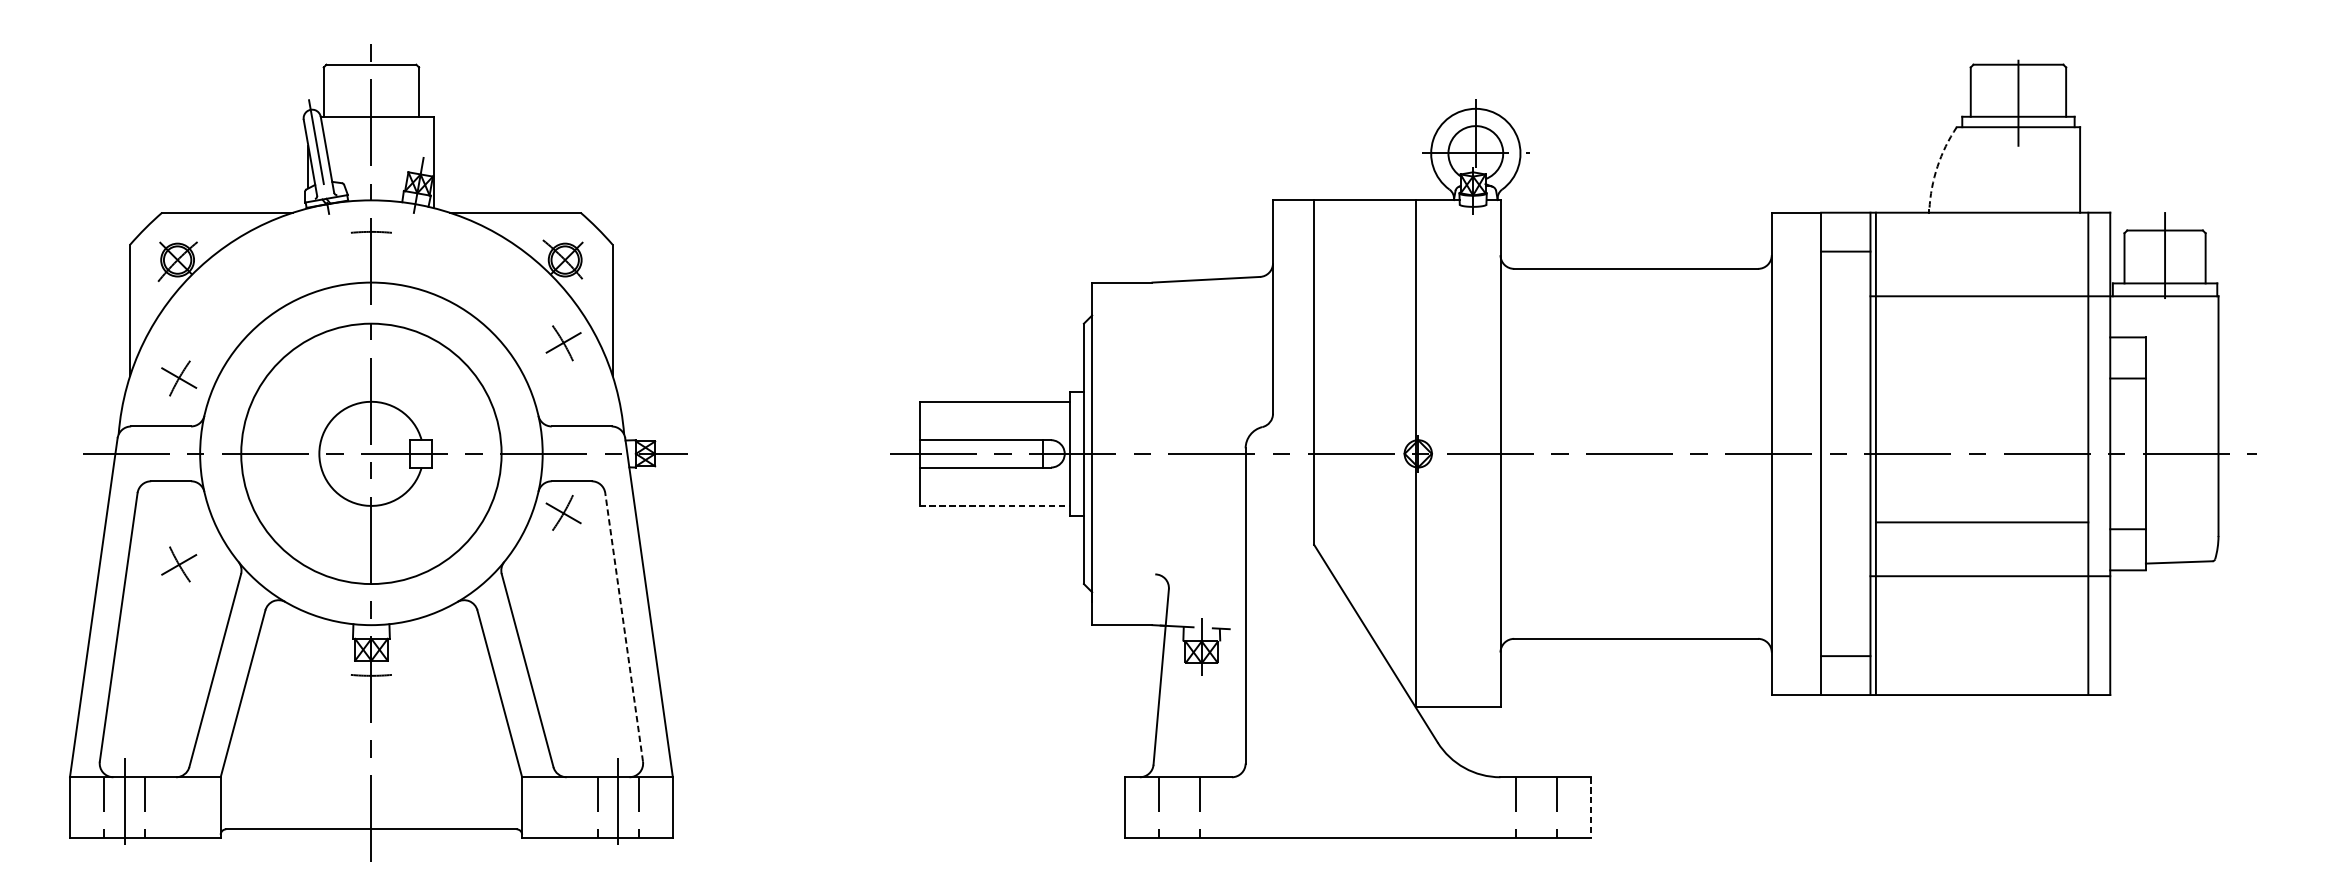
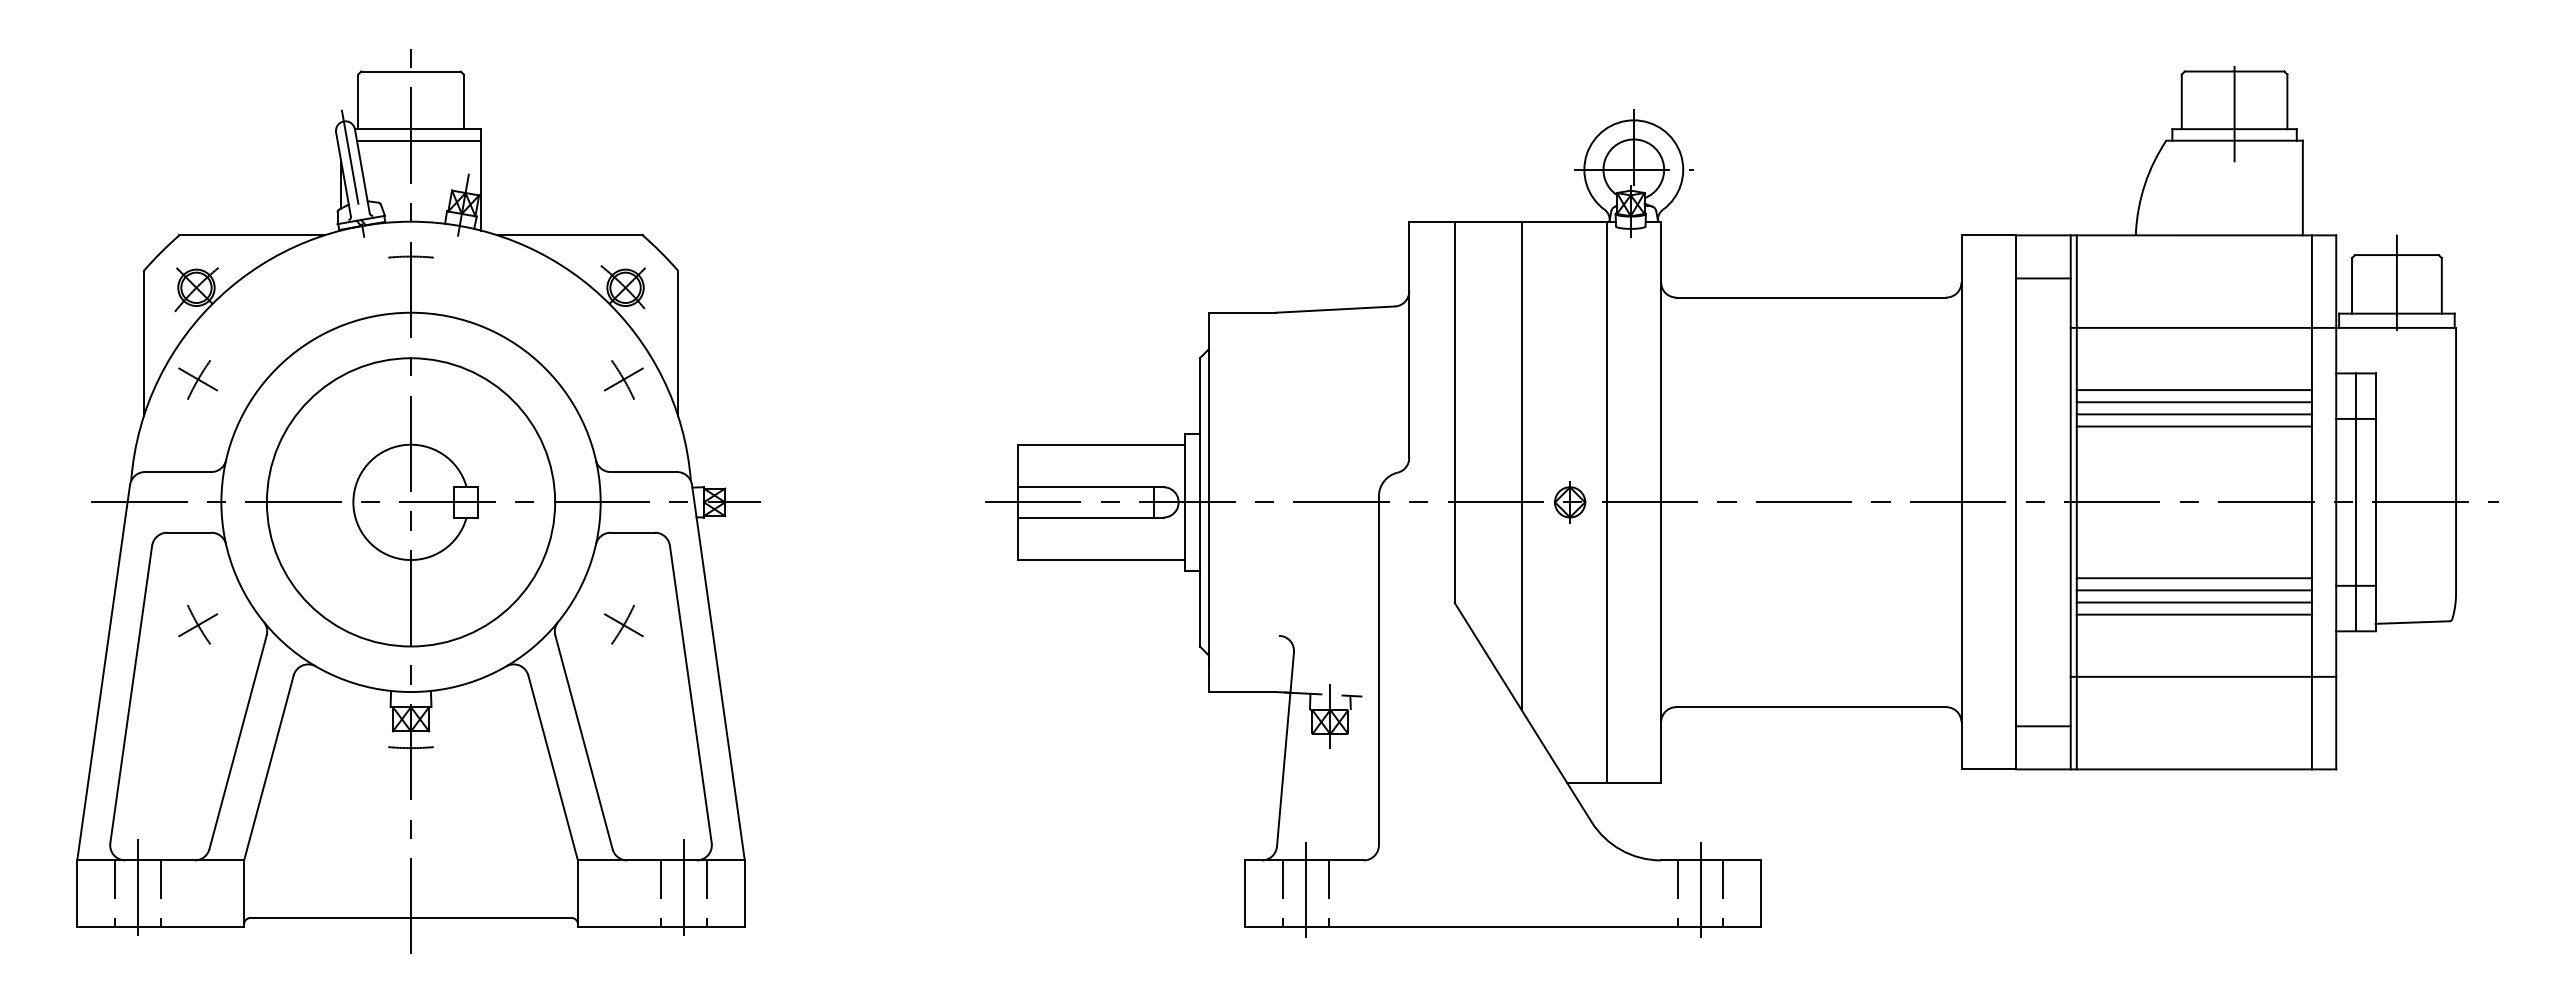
line: (378, 127) -> (418, 140), added
arc: (1937, 166) -> (2144, 184), dashed -> solid
line: (1981, 352) -> (2193, 390), added
line: (1981, 363) -> (2193, 402), added
line: (1981, 374) -> (2193, 414), added
part: (179, 378) -> (198, 379), moved
line: (1981, 385) -> (2193, 426), added
line: (1374, 420) -> (1521, 465), added
line: (1415, 453) -> (1606, 502), moved
line: (2127, 453) -> (2355, 502), added
line: (995, 506) -> (1101, 560), dashed -> solid
part: (563, 512) -> (623, 624), moved
line: (1981, 533) -> (2193, 590), added
line: (1981, 544) -> (2193, 602), added
line: (1981, 555) -> (2193, 614), added
line: (1990, 575) -> (2203, 676), moved
line: (623, 626) -> (690, 693), dashed -> solid
line: (1180, 806) -> (1306, 892), added
line: (1536, 806) -> (1700, 892), added
line: (1591, 808) -> (1761, 894), dashed -> solid

